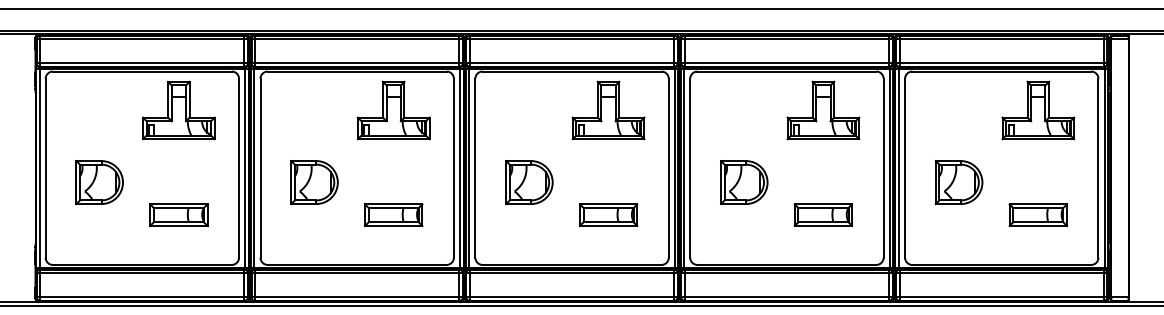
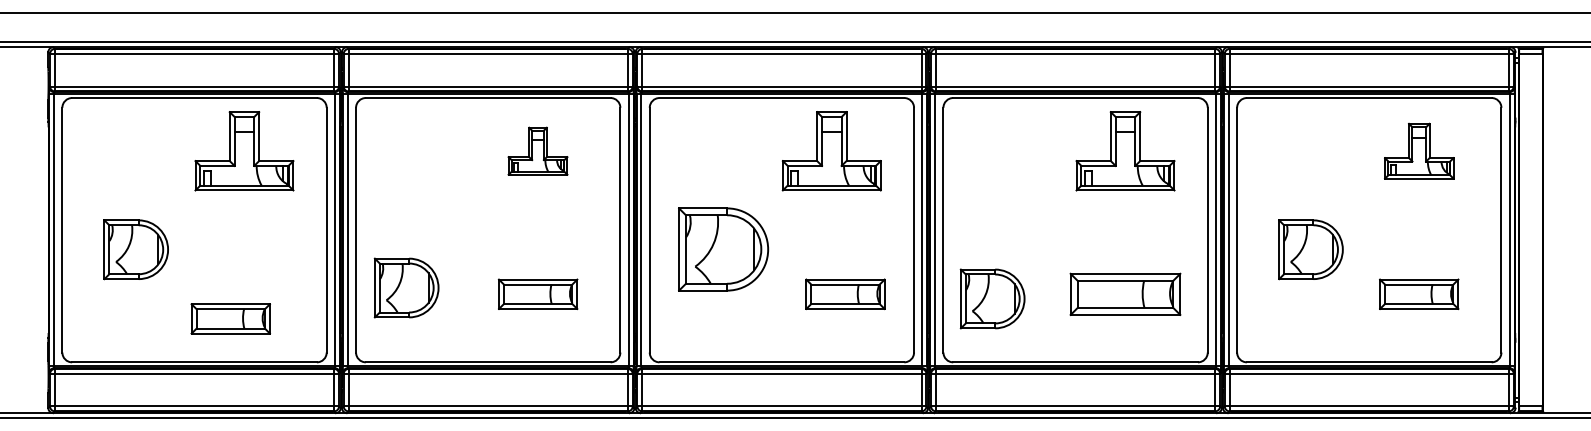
part: (393, 110) -> (537, 151), size x0.6
part: (1038, 110) -> (1419, 151), size x0.7
part: (314, 182) -> (406, 287), moved
part: (529, 182) -> (723, 249), size x1.4
part: (744, 182) -> (993, 298), moved
part: (178, 214) -> (230, 318), moved
part: (608, 214) -> (845, 293), moved
part: (823, 214) -> (1125, 293), size x1.4

